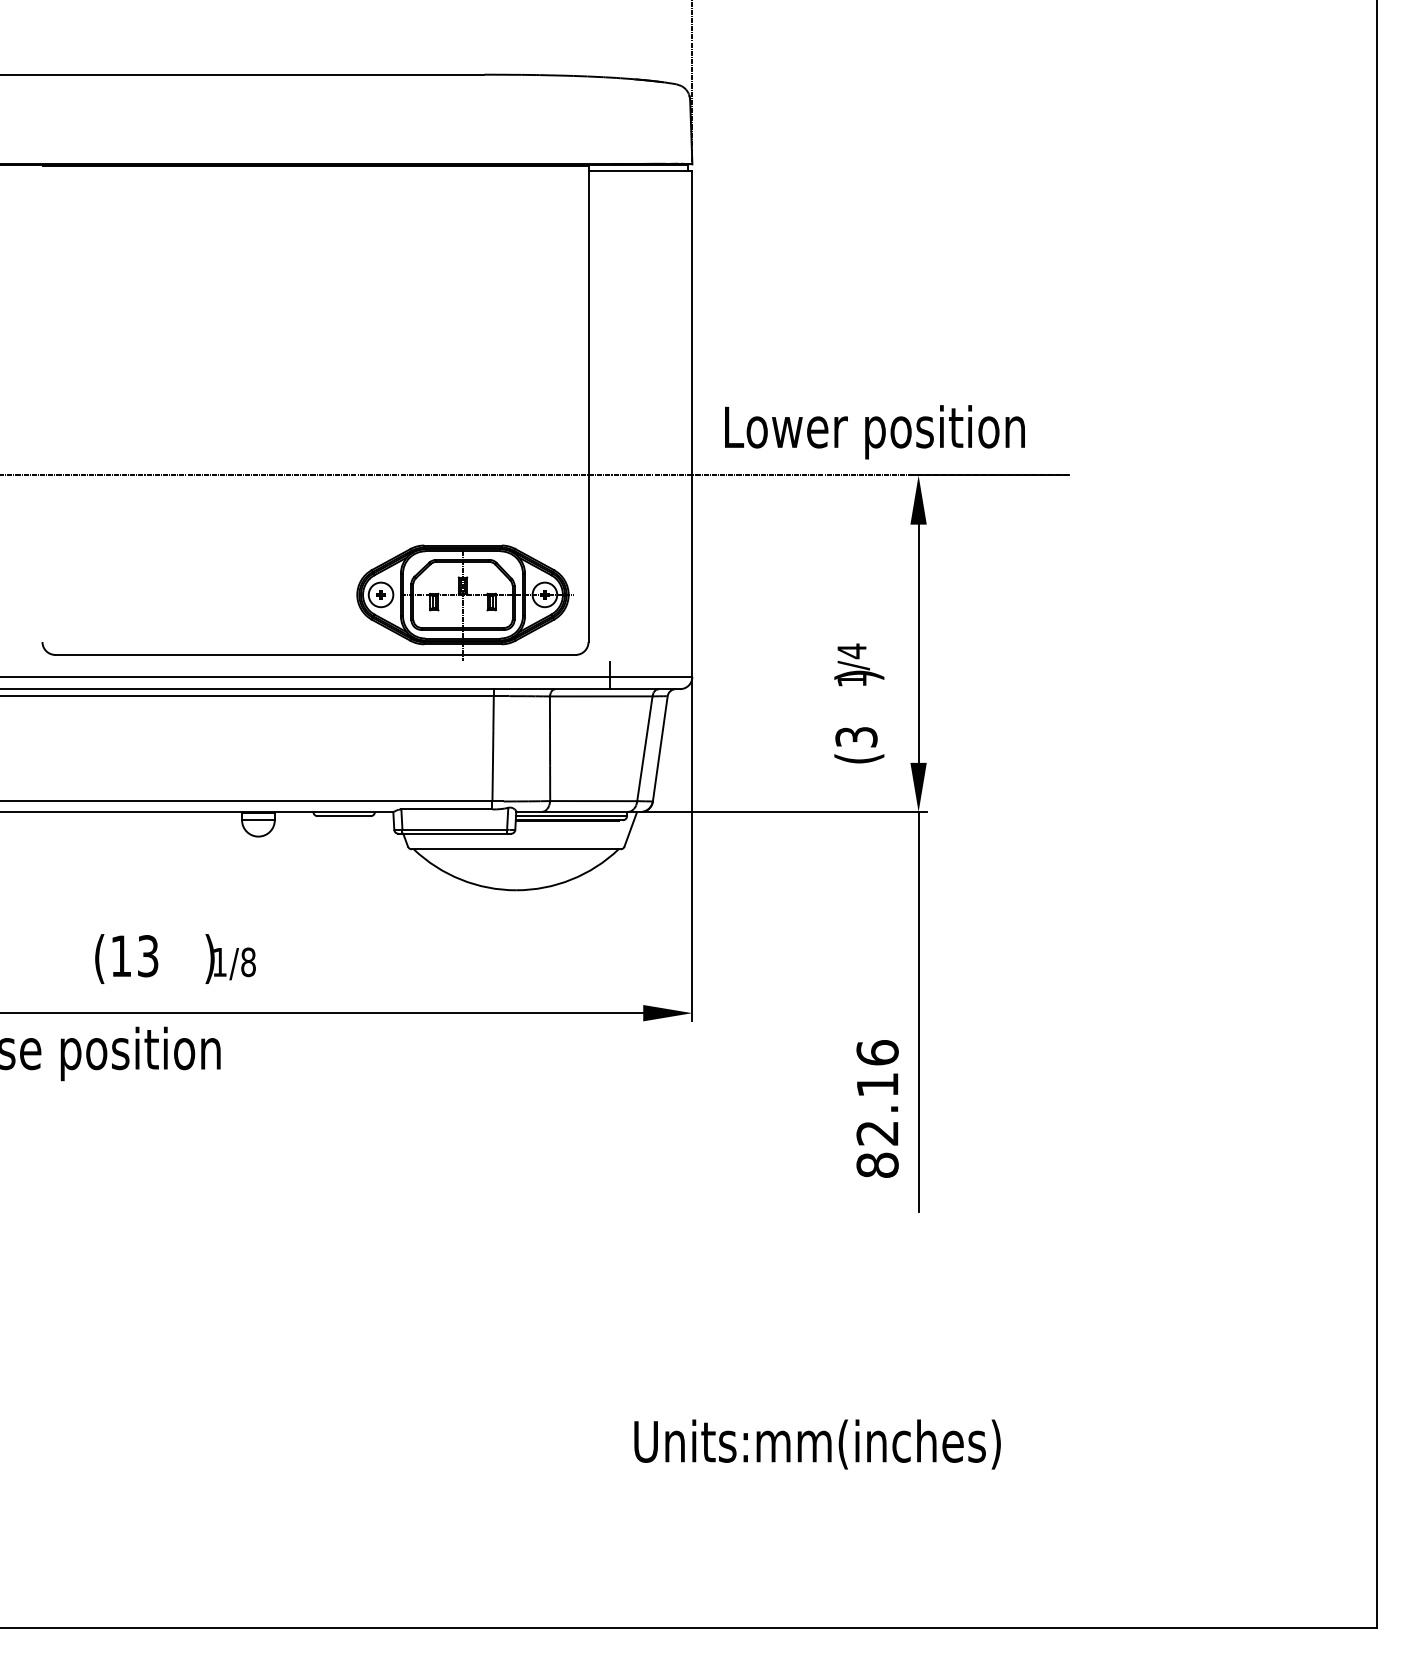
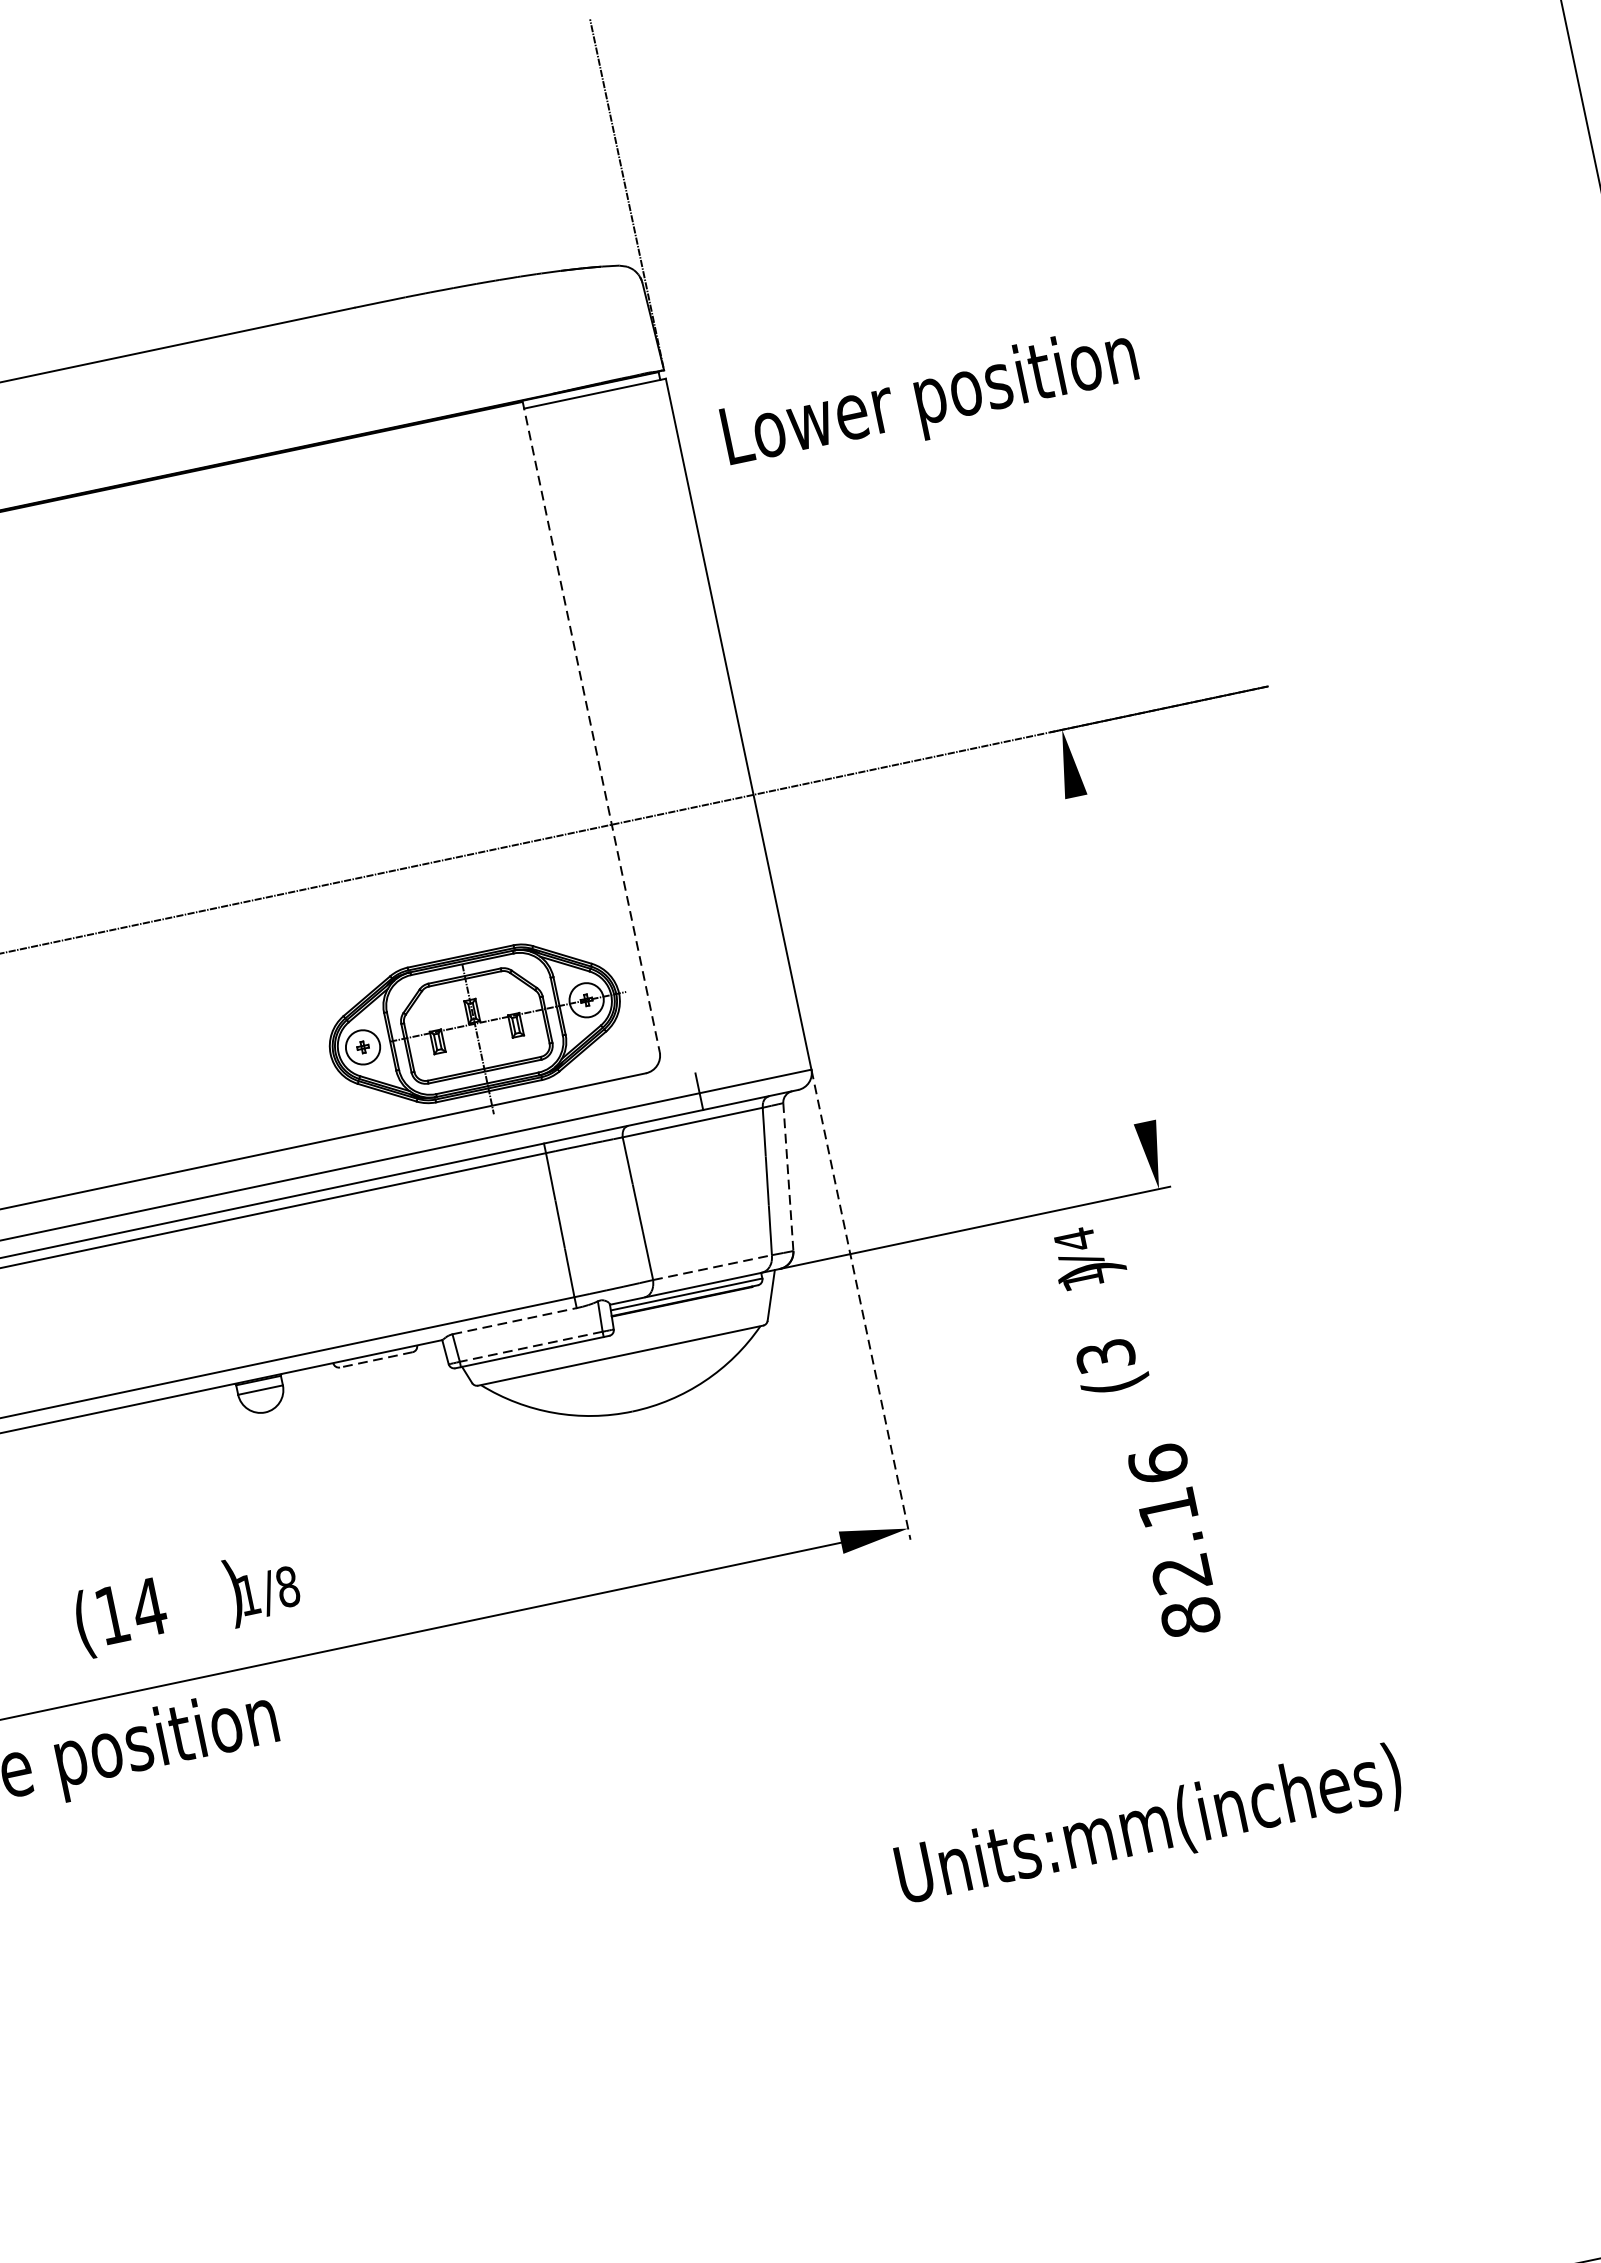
line: (588, 403) -> (591, 726), solid -> dashed
text: (874, 432) -> (930, 401), moved
line: (918, 643) -> (1110, 959), removed
text: (859, 703) -> (1100, 1309), moved
line: (660, 749) -> (788, 1177), solid -> dashed
line: (593, 801) -> (712, 1268), solid -> dashed
line: (446, 809) -> (514, 1321), solid -> dashed
line: (344, 816) -> (376, 1360), solid -> dashed
line: (454, 829) -> (530, 1346), solid -> dashed
line: (692, 849) -> (861, 1305), solid -> dashed
text: (148, 956) -> (149, 1607), (13 -> (14
line: (918, 1011) -> (1216, 1461), removed
text: (877, 1108) -> (1174, 1539), moved
text: (817, 1444) -> (1149, 1827), moved

